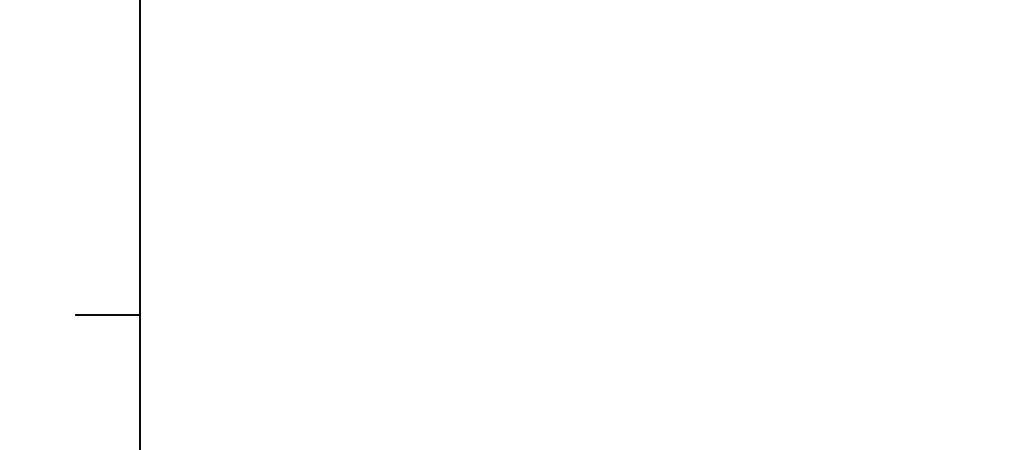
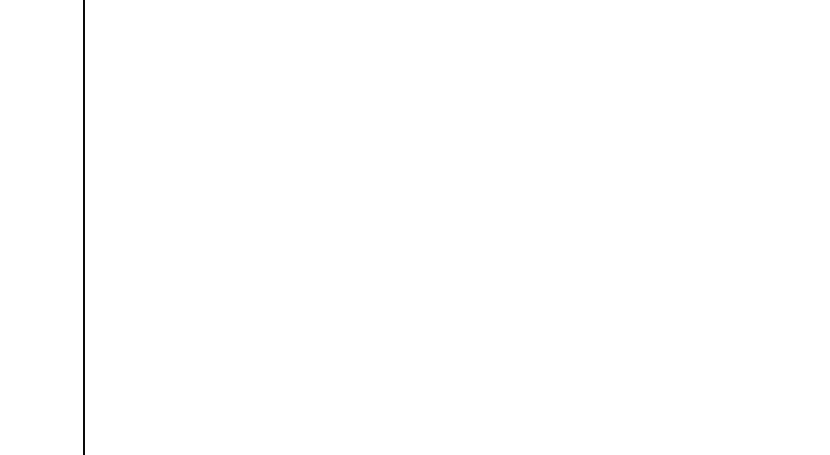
line: (107, 314) -> (59, 371), removed

